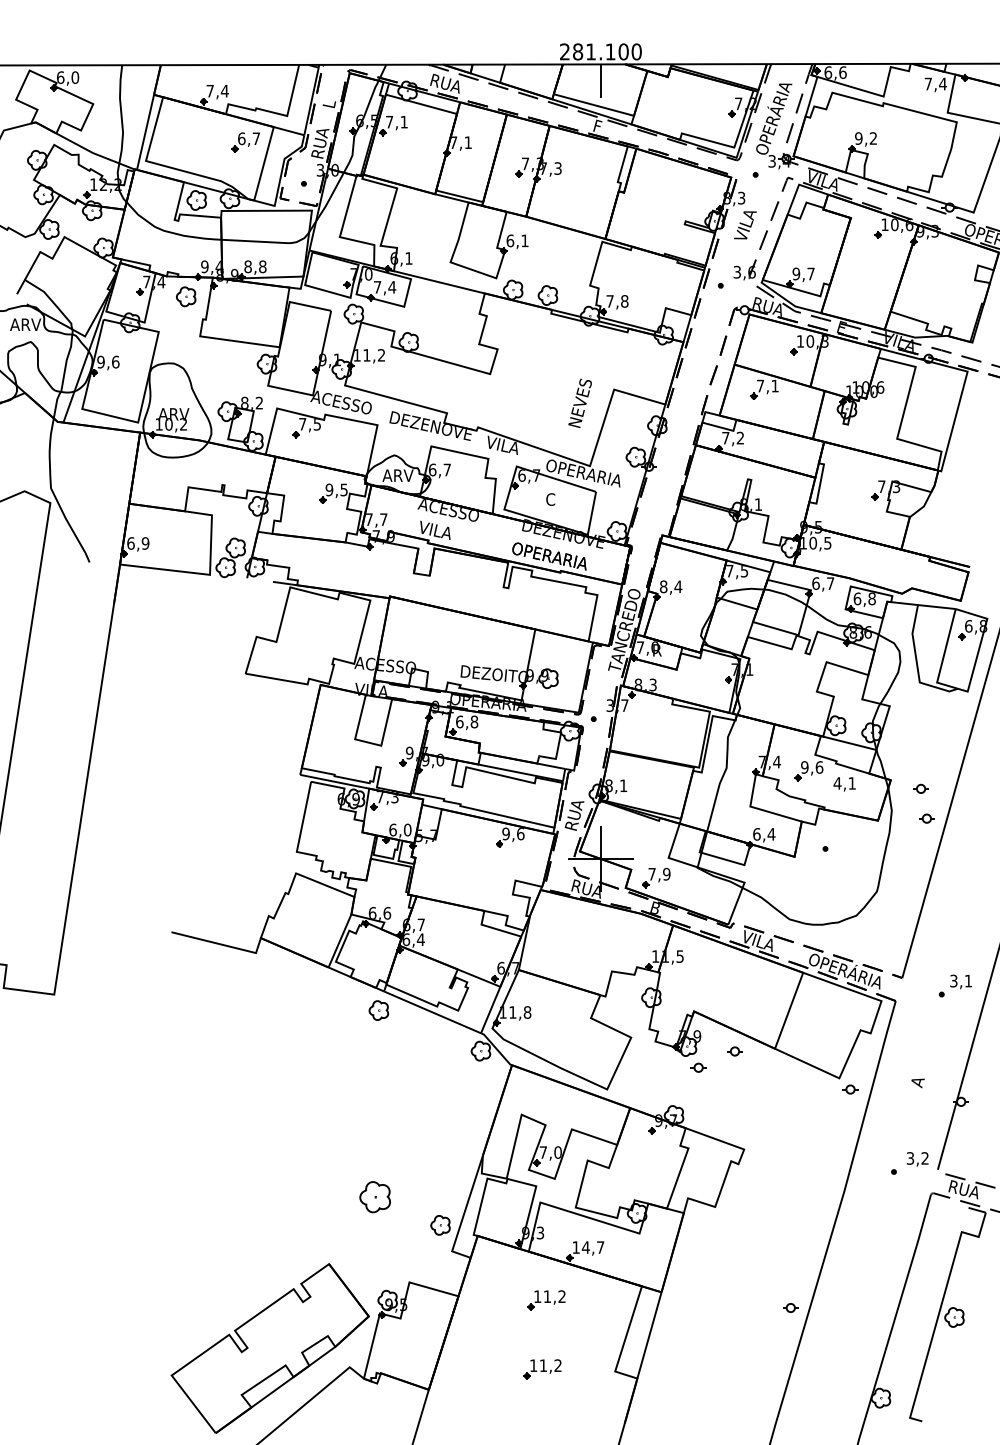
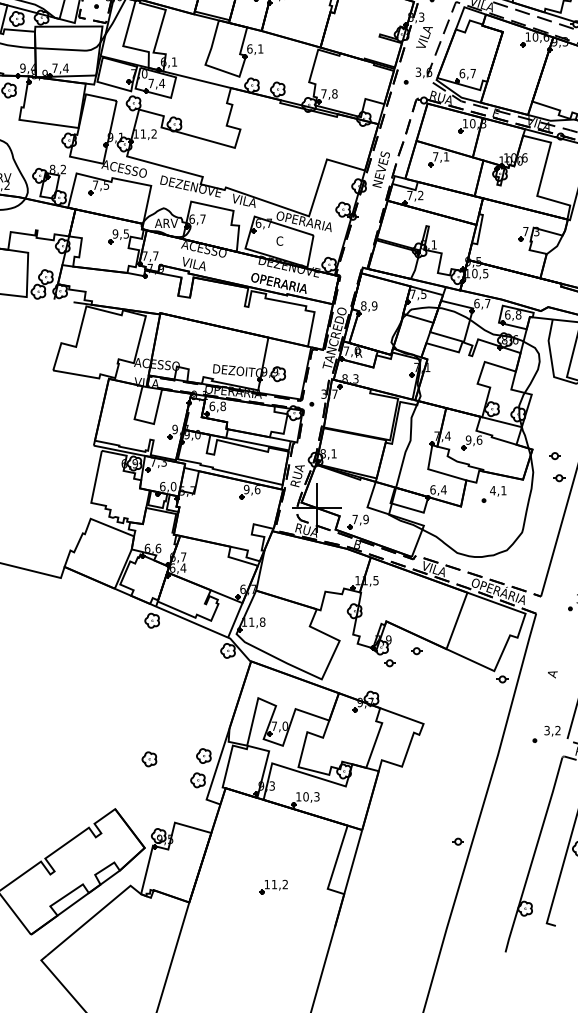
text: (255, 266) -> (60, 67), 8,8 -> 7,4
text: (796, 273) -> (462, 73), 9,7 -> 6,7
text: (579, 402) -> (380, 169), moved
text: (678, 586) -> (374, 305), 8,4 -> 8,9
text: (844, 784) -> (498, 491), moved
part: (448, 1192) -> (203, 755), added
part: (374, 1196) -> (148, 758), size x0.62
text: (592, 1247) -> (310, 796), 14,7 -> 10,3
part: (546, 1300) -> (276, 836), removed

